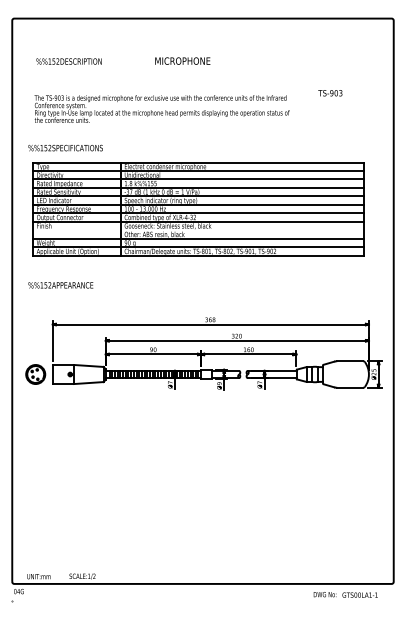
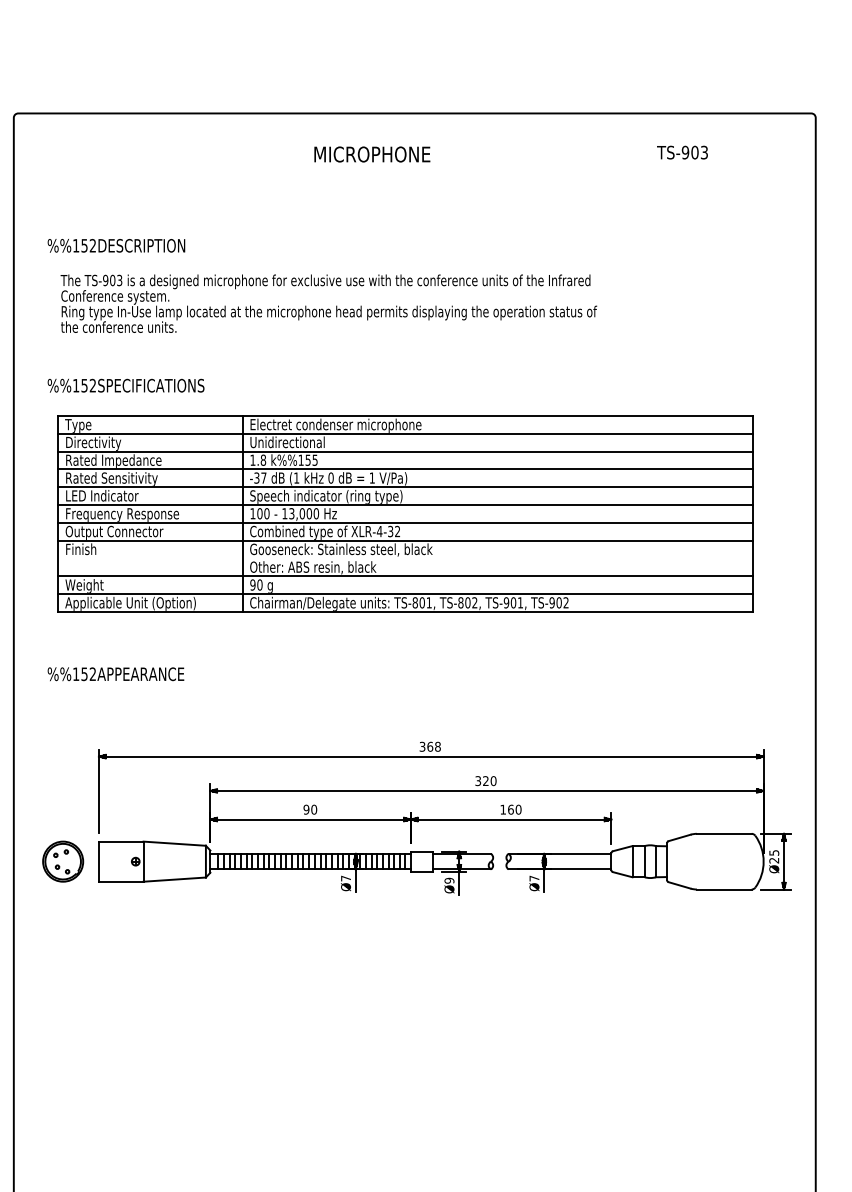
text: (182, 60) -> (371, 153), moved
text: (68, 61) -> (115, 245), moved
text: (330, 93) -> (682, 153), moved

